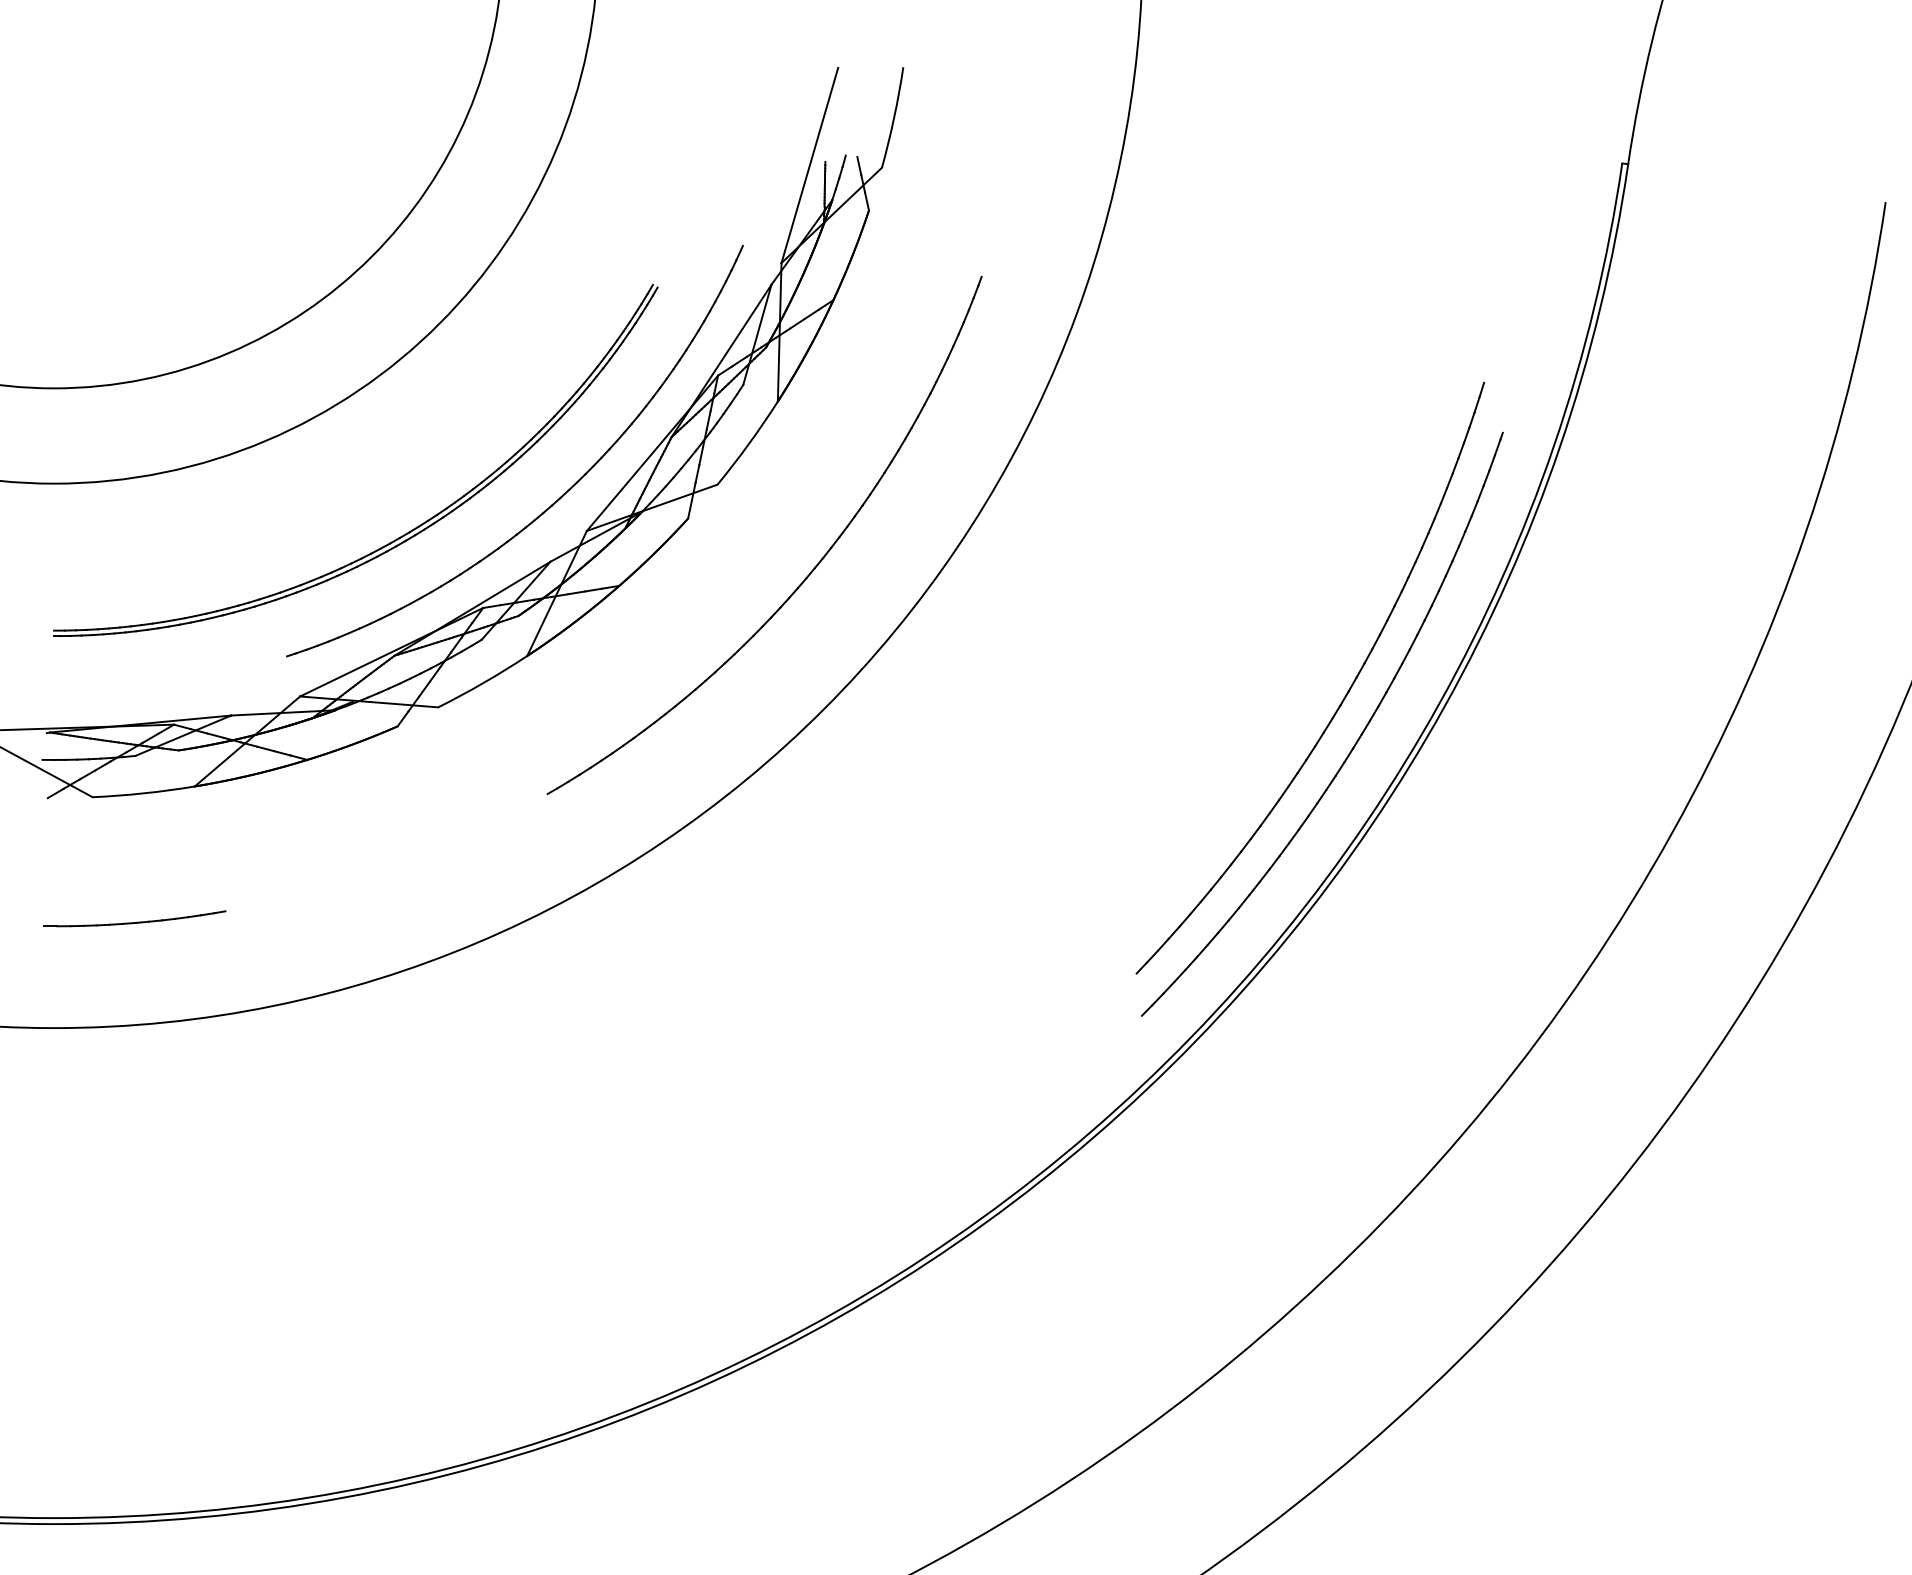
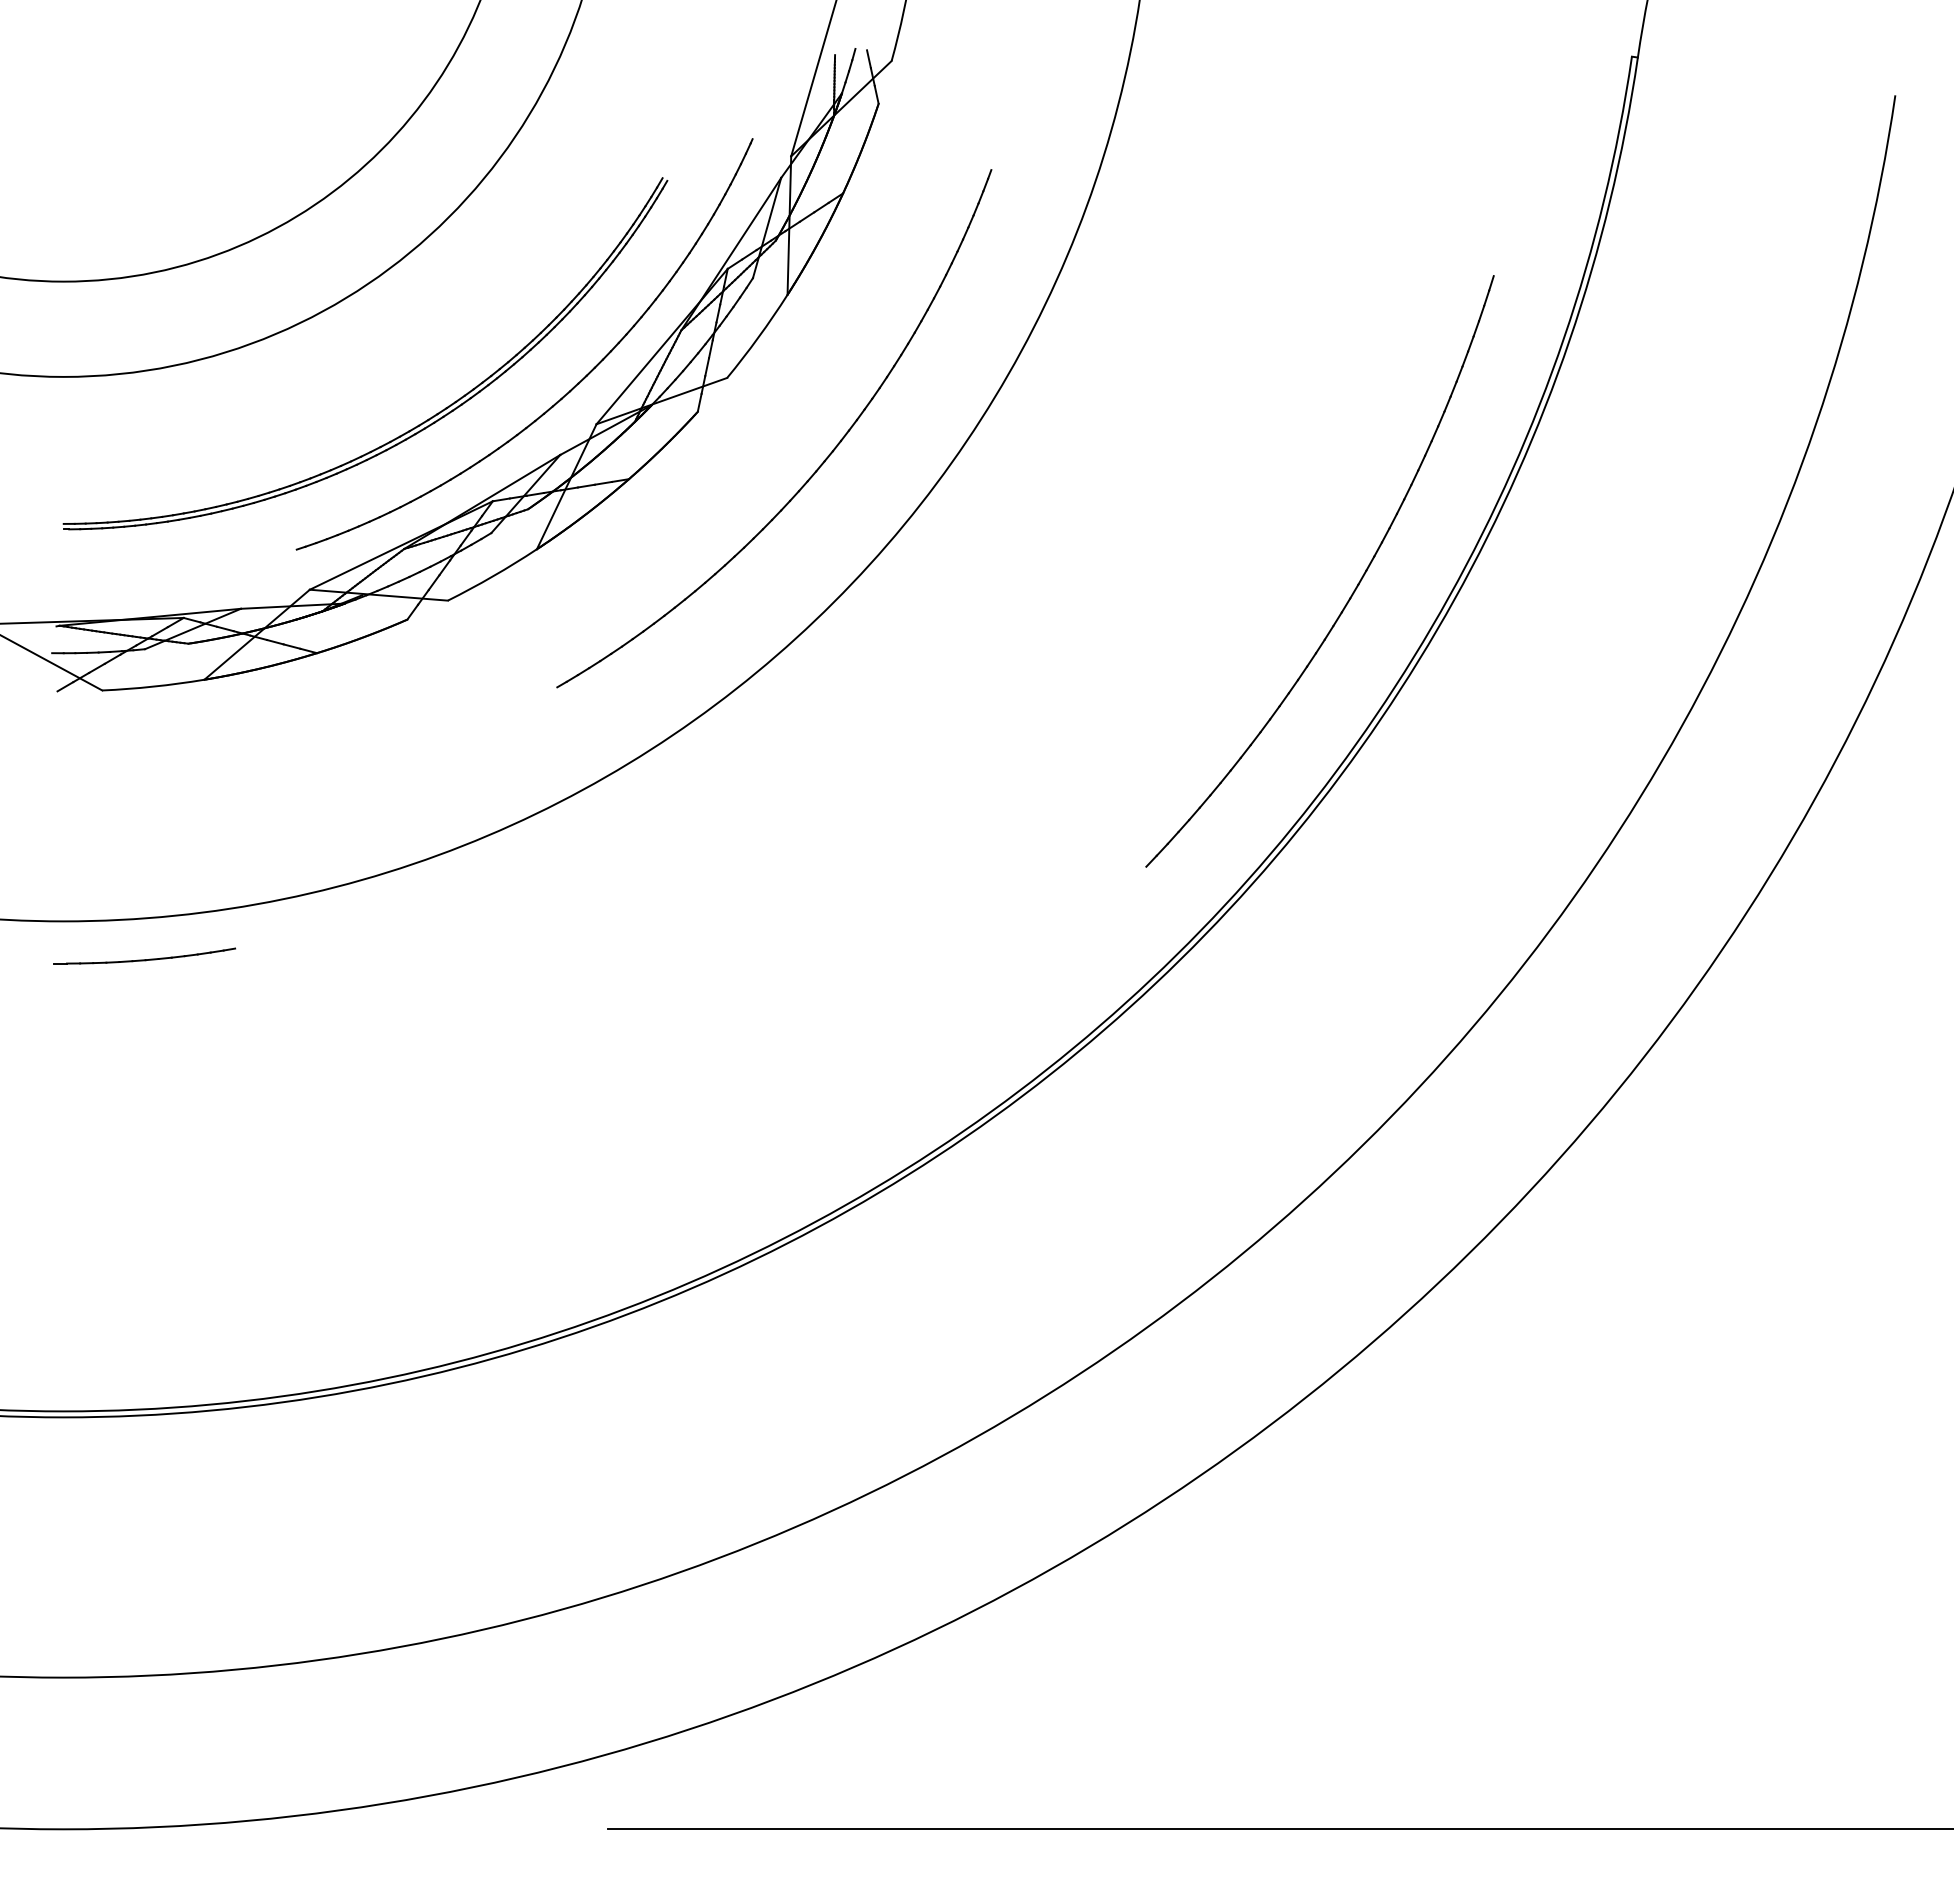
part: (1353, 745) -> (1363, 638), removed
part: (134, 918) -> (144, 955), moved

